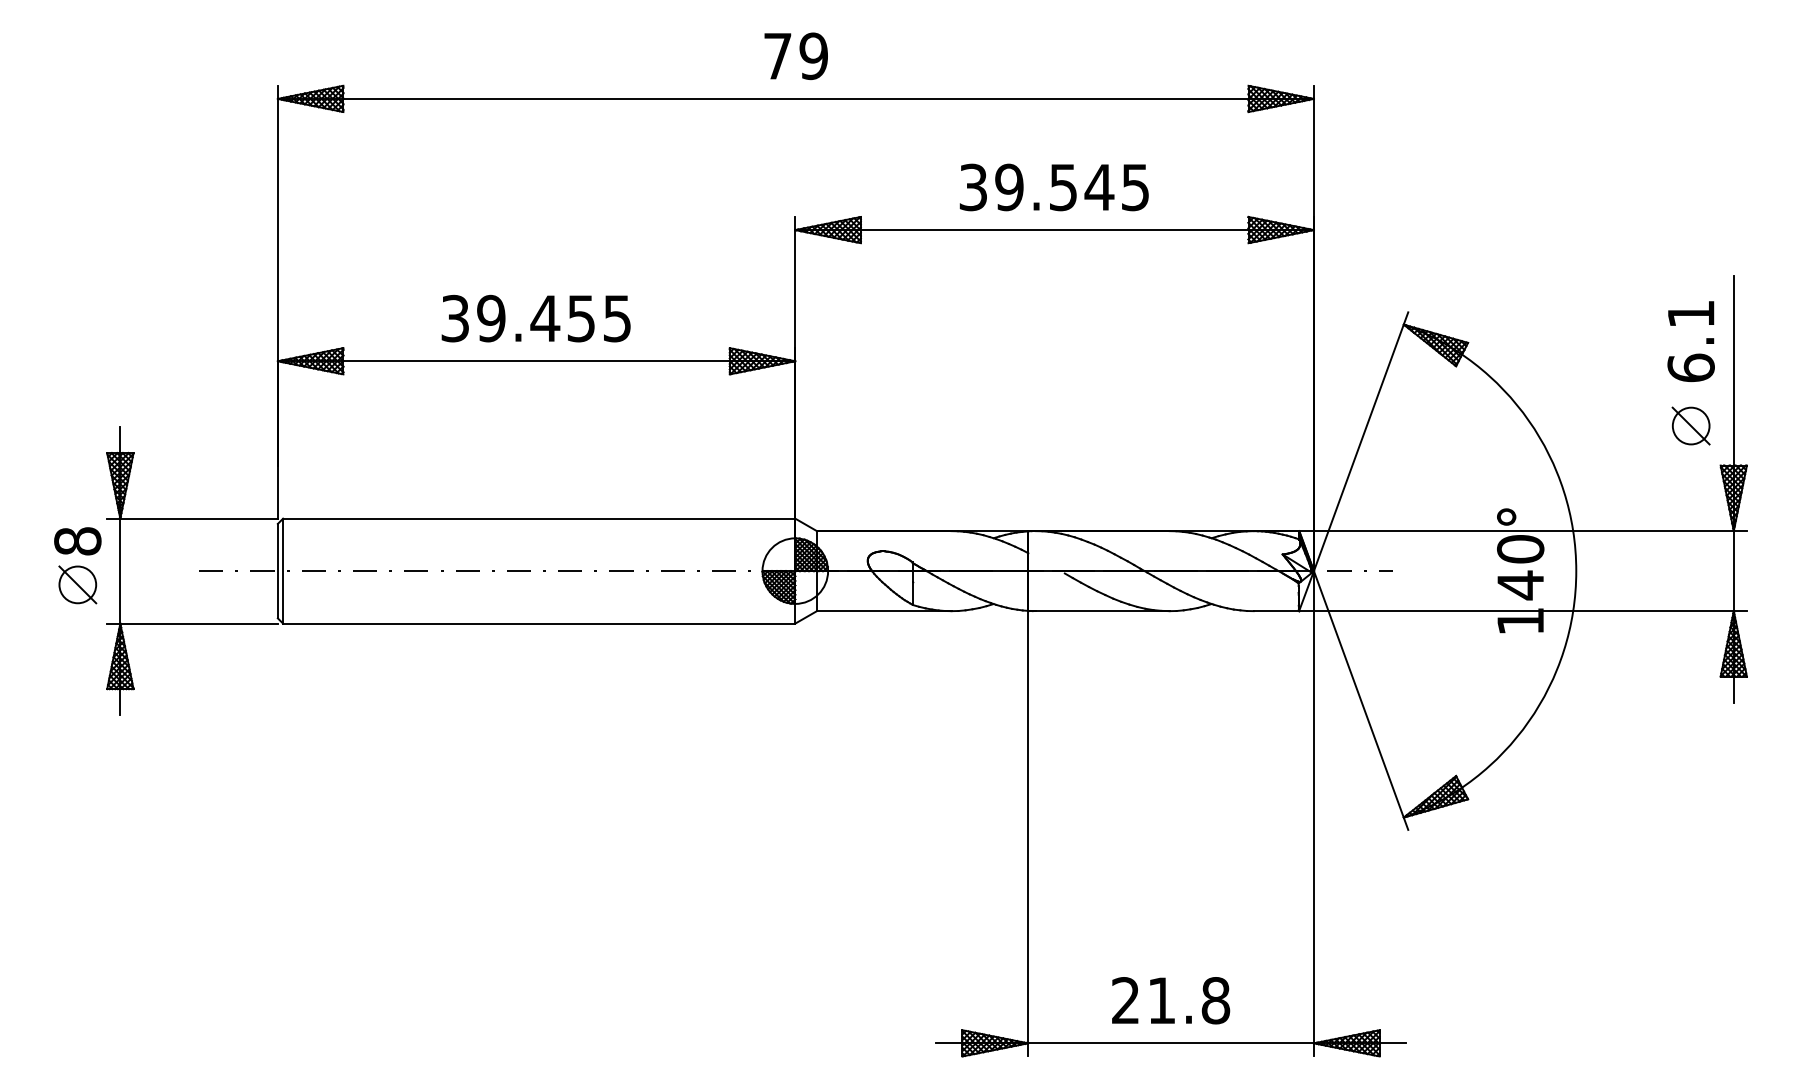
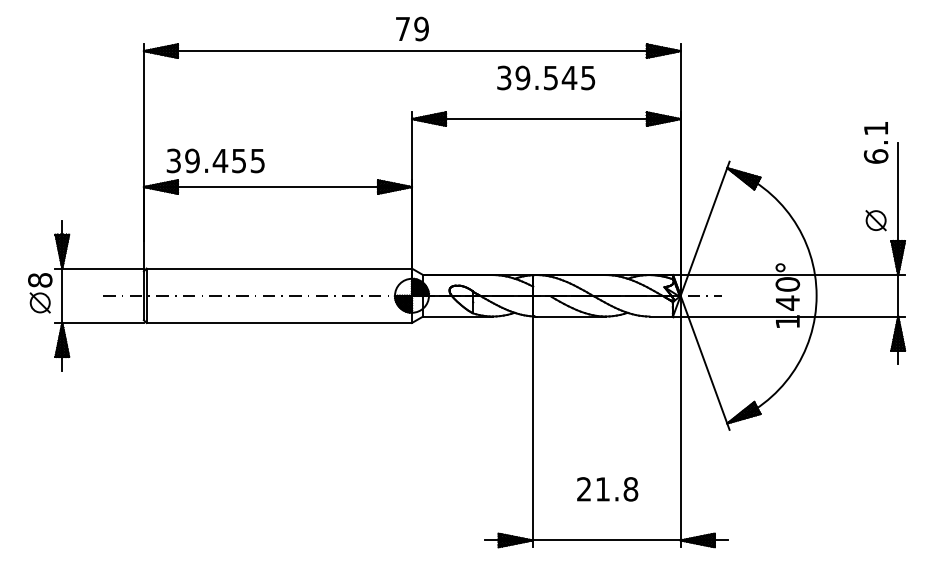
text: (1054, 186) -> (546, 77), moved
text: (535, 317) -> (215, 160), moved
text: (1689, 340) -> (875, 142), moved
text: (1170, 1000) -> (607, 489), moved

